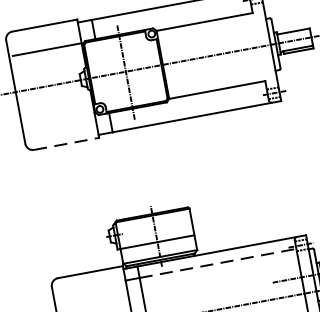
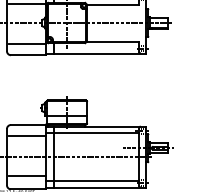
line: (60, 122) -> (27, 43), added
line: (66, 144) -> (28, 55), dashed -> solid
line: (217, 262) -> (96, 132), dashed -> solid
line: (92, 293) -> (27, 136), added

